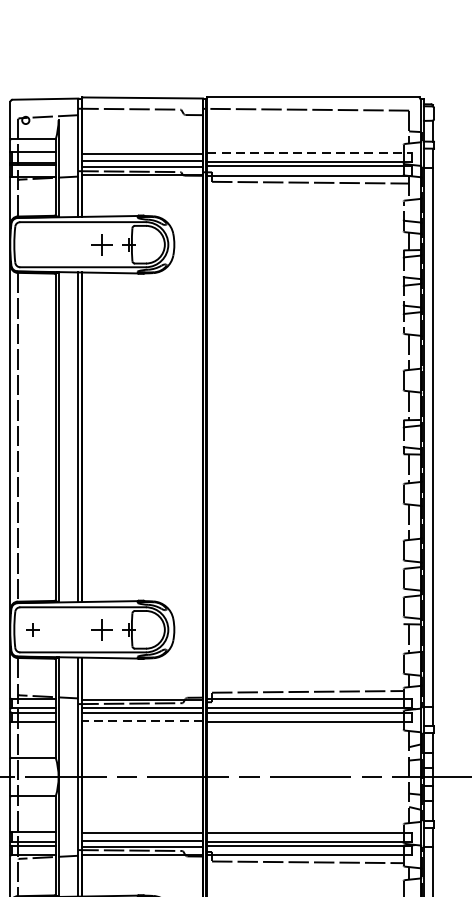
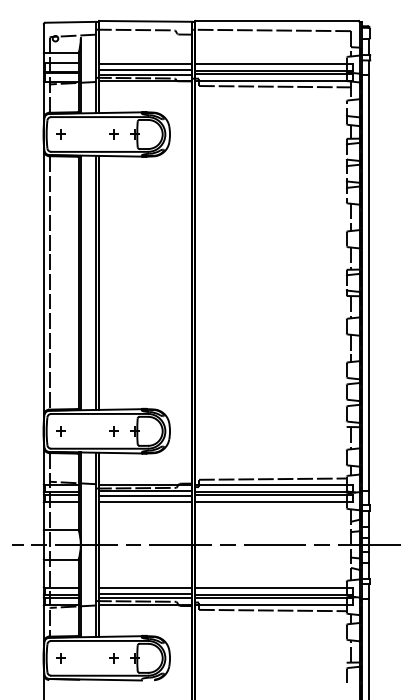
line: (309, 152) -> (274, 63), dashed -> solid
part: (32, 244) -> (60, 134), added
part: (101, 244) -> (113, 134), size x0.62
part: (101, 630) -> (113, 431), size x0.62
line: (142, 720) -> (145, 501), dashed -> solid

